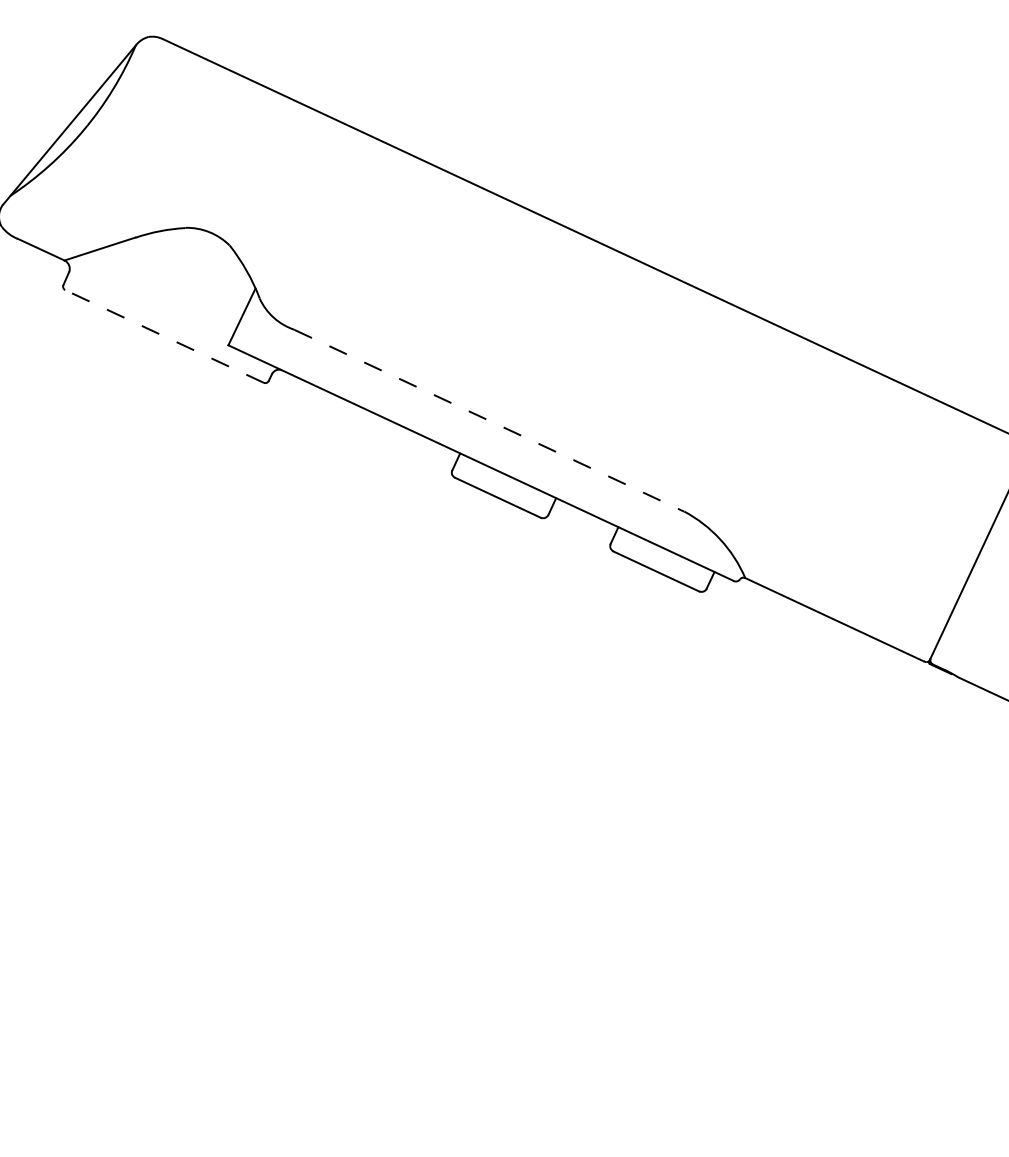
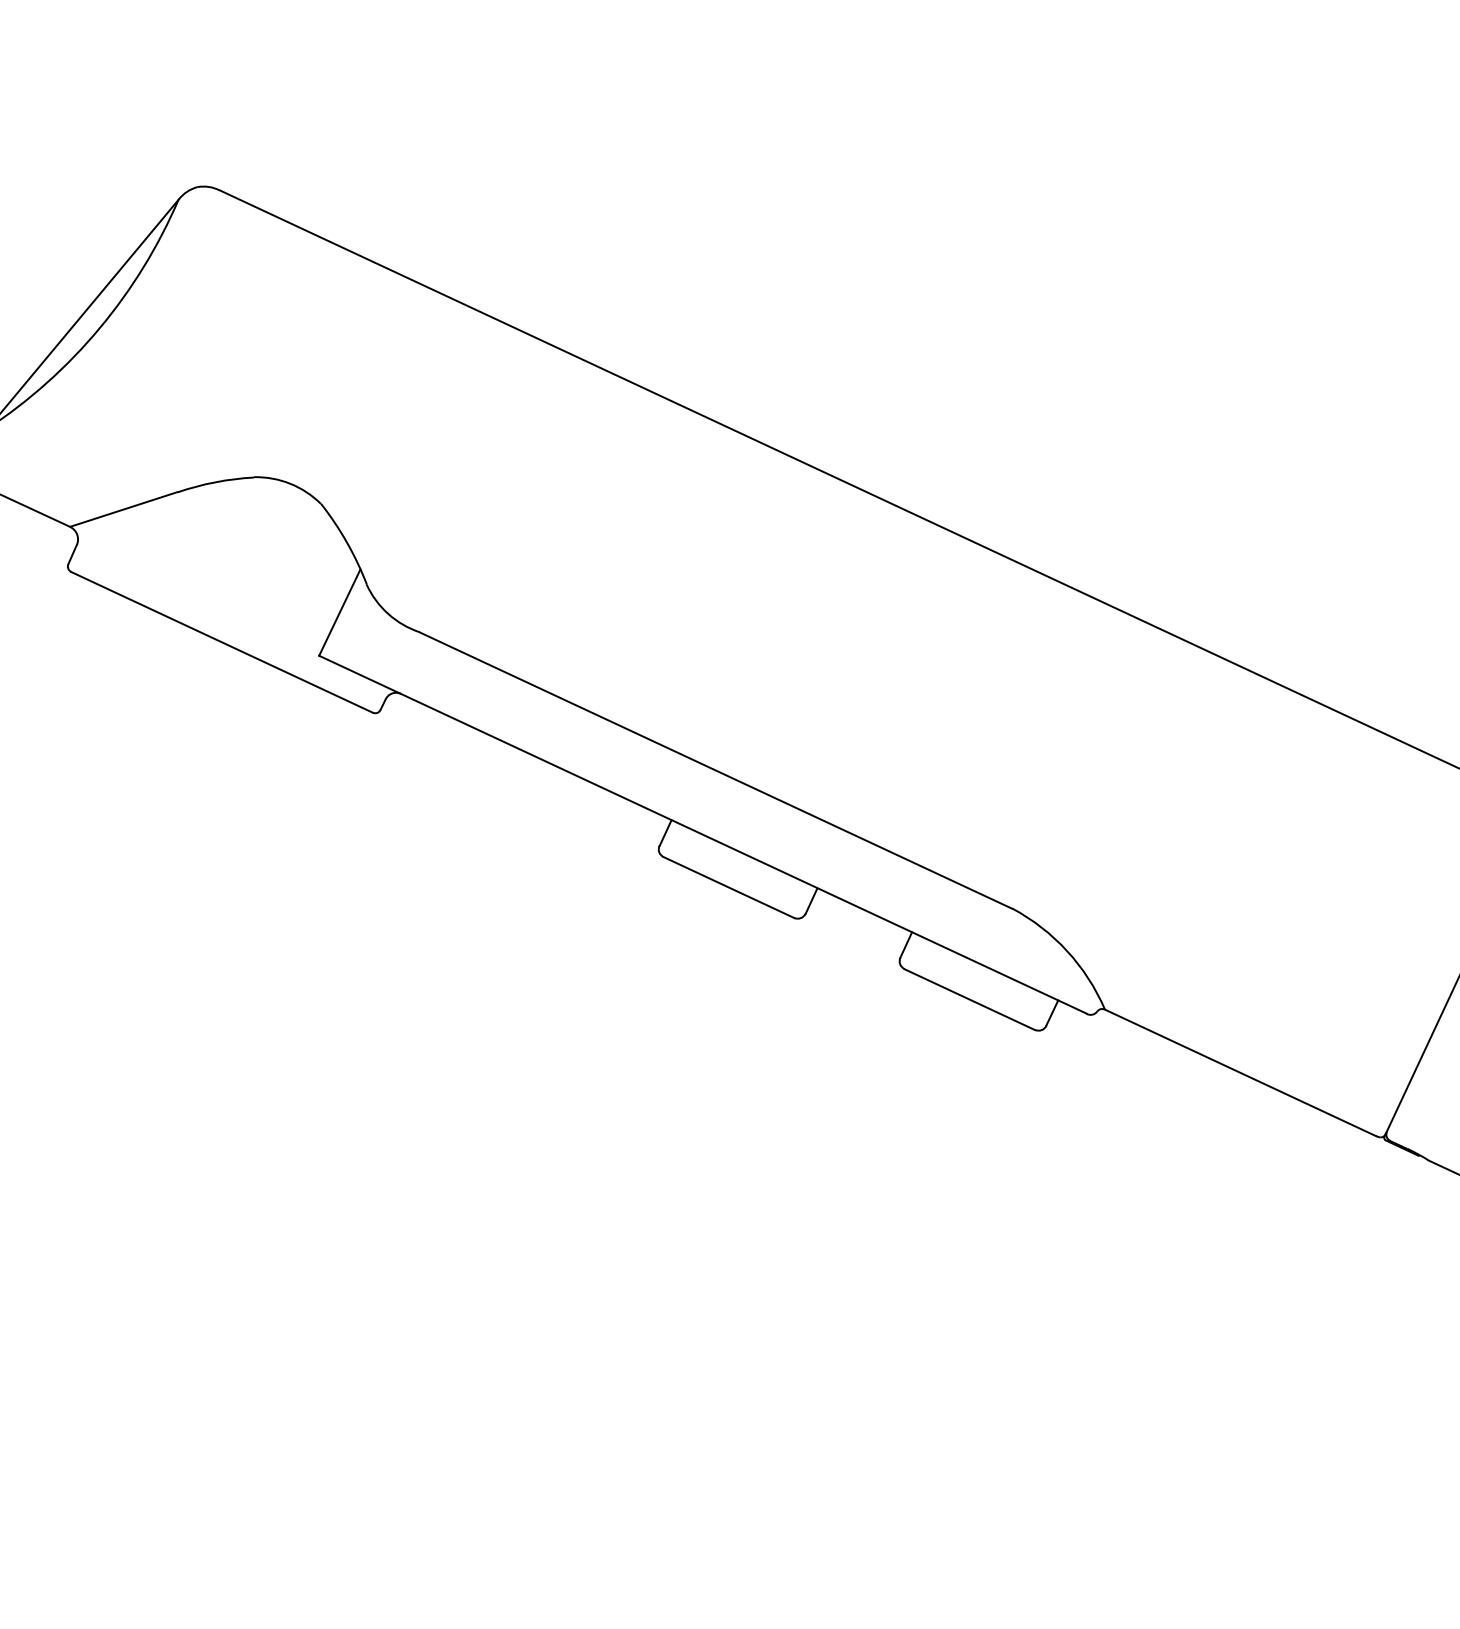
line: (164, 336) -> (222, 642), dashed -> solid
line: (489, 420) -> (716, 770), dashed -> solid

